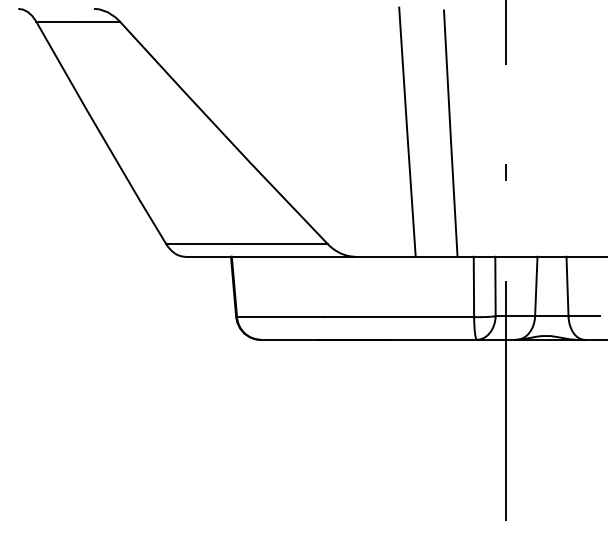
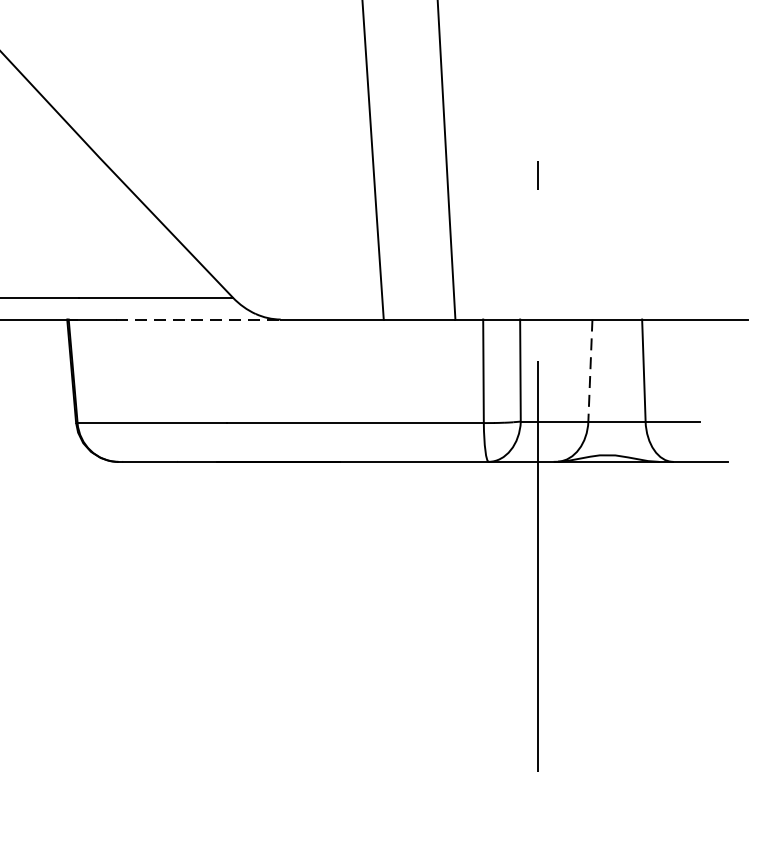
line: (307, 256) -> (198, 319), solid -> dashed
line: (536, 286) -> (590, 370), solid -> dashed

